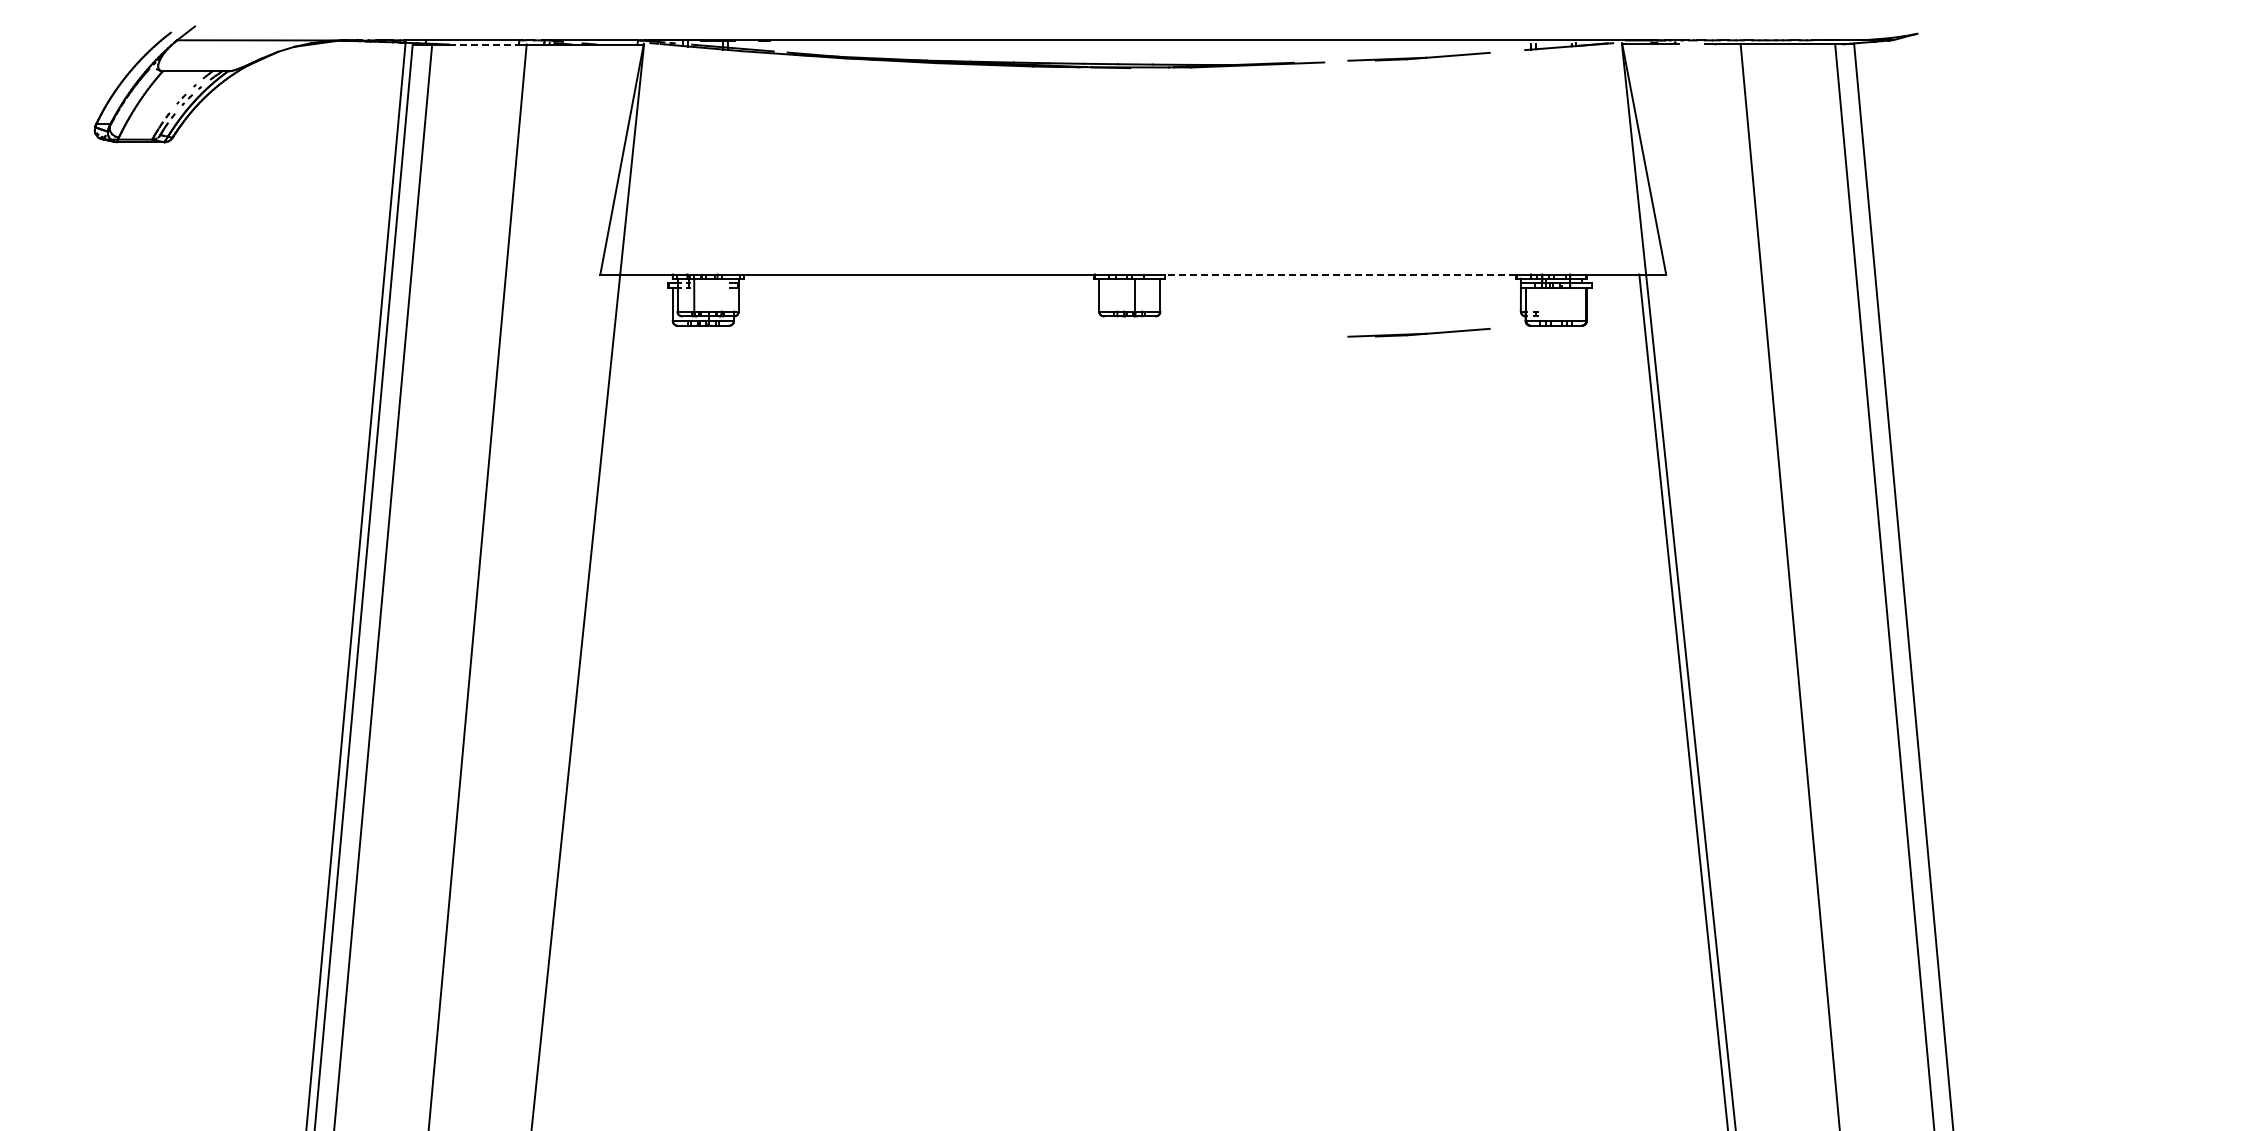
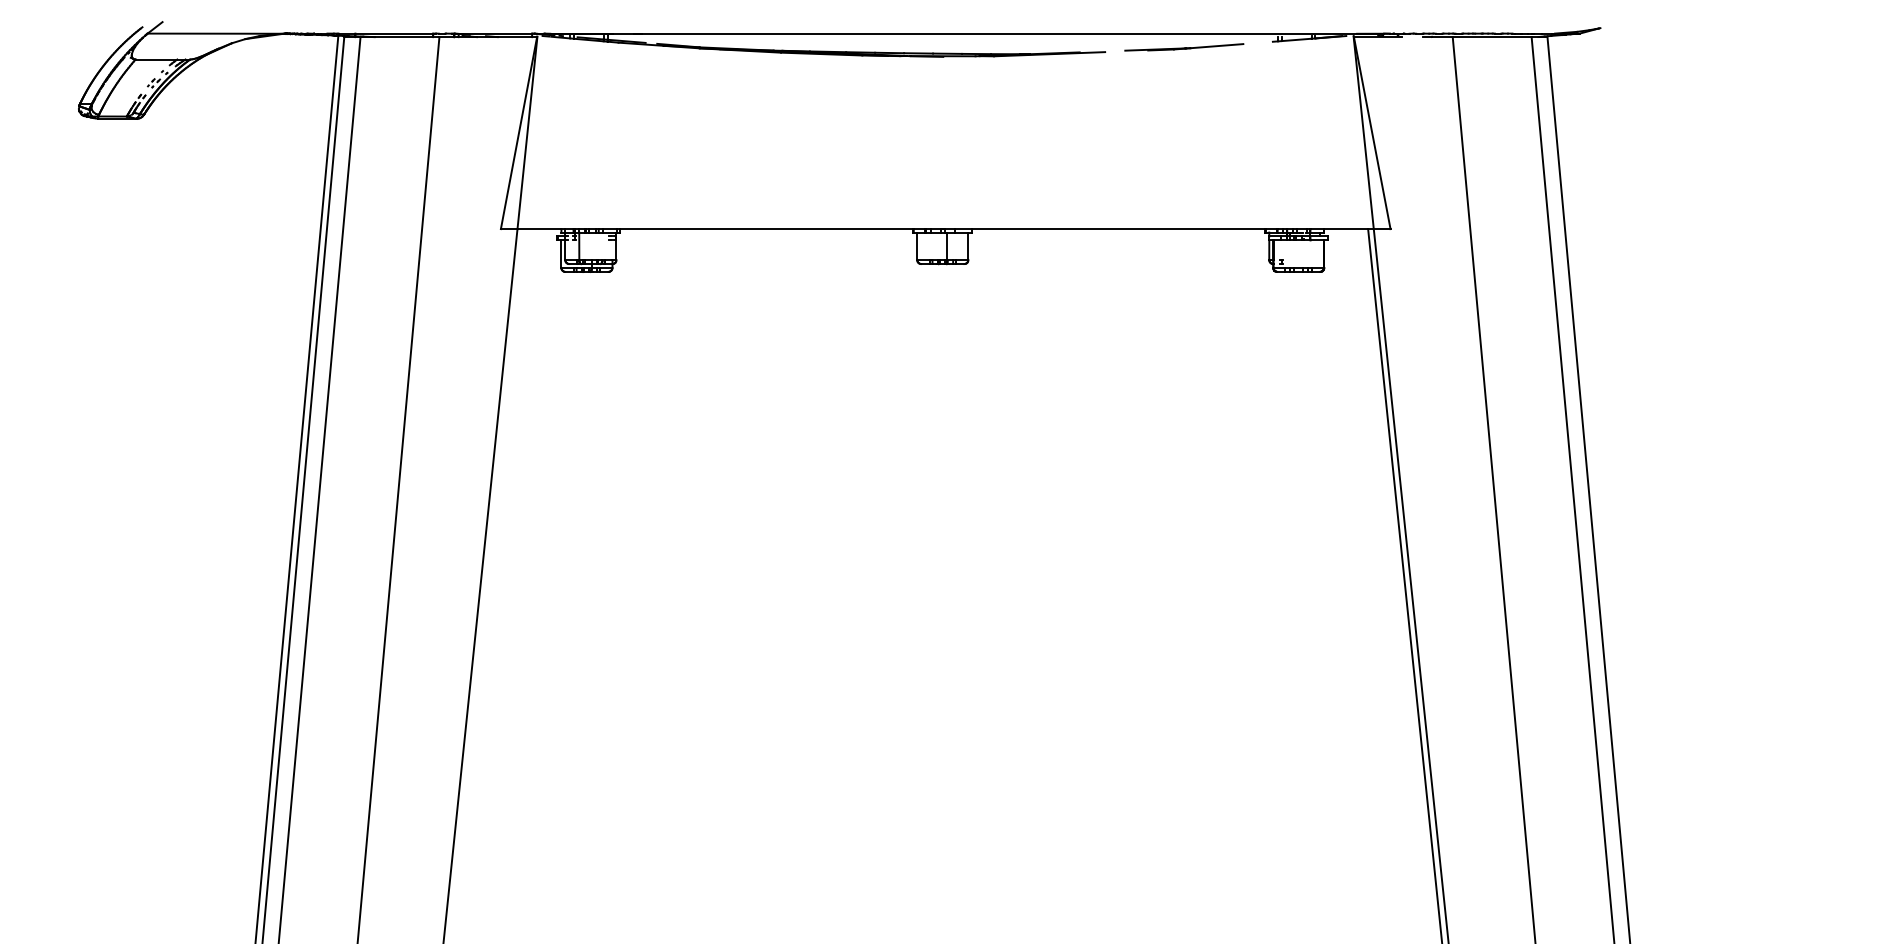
line: (484, 44) -> (404, 37), dashed -> solid
line: (1340, 274) -> (1118, 229), dashed -> solid
part: (1418, 332) -> (1183, 277), removed

